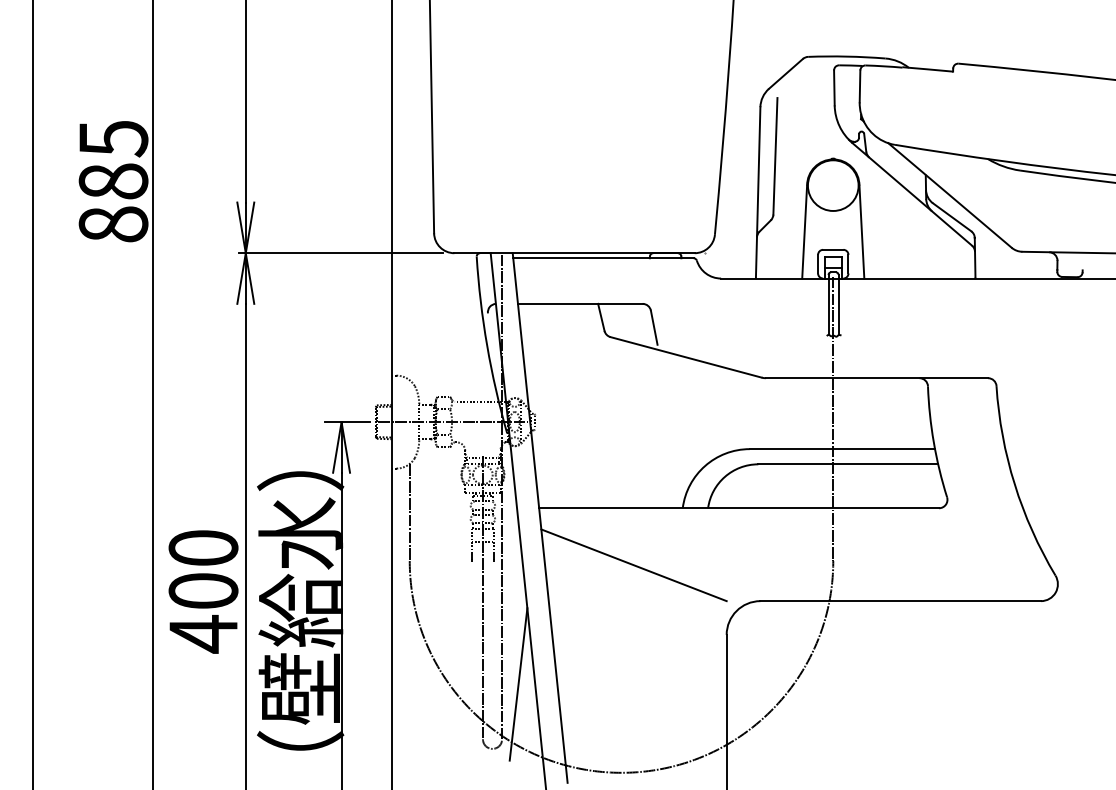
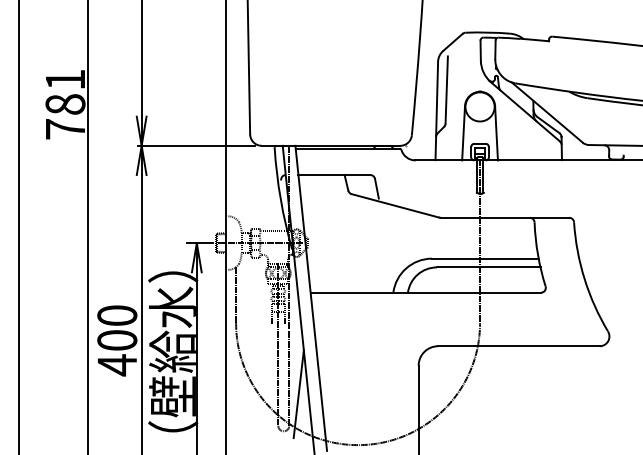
text: (113, 181) -> (65, 104), 885 -> 781
line: (632, 565) -> (364, 325), removed

